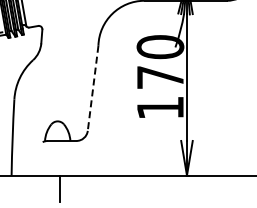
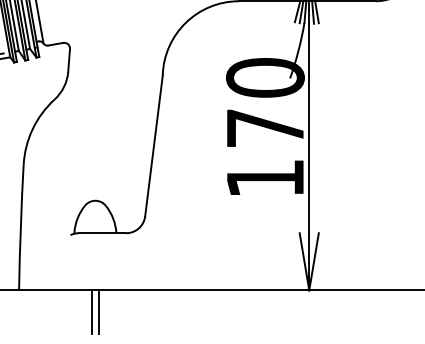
line: (93, 88) -> (154, 146), dashed -> solid
line: (55, 188) -> (91, 311), added

